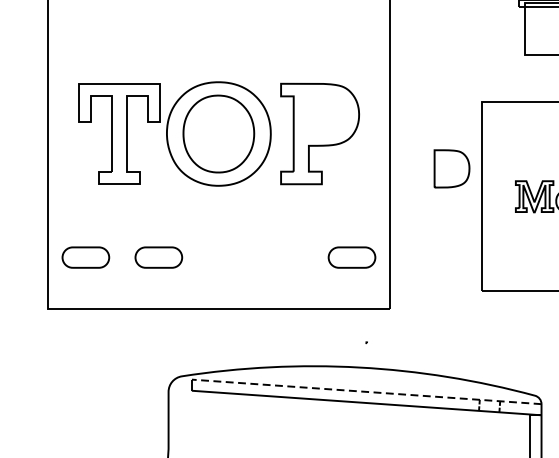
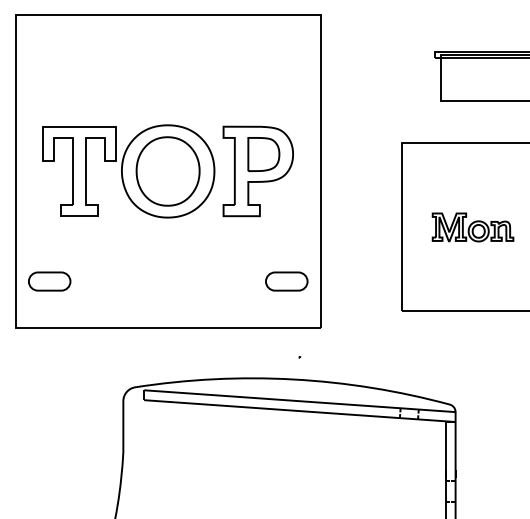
part: (451, 168) -> (263, 154), moved
part: (158, 257) -> (114, 281), removed
line: (366, 392) -> (299, 401), dashed -> solid

